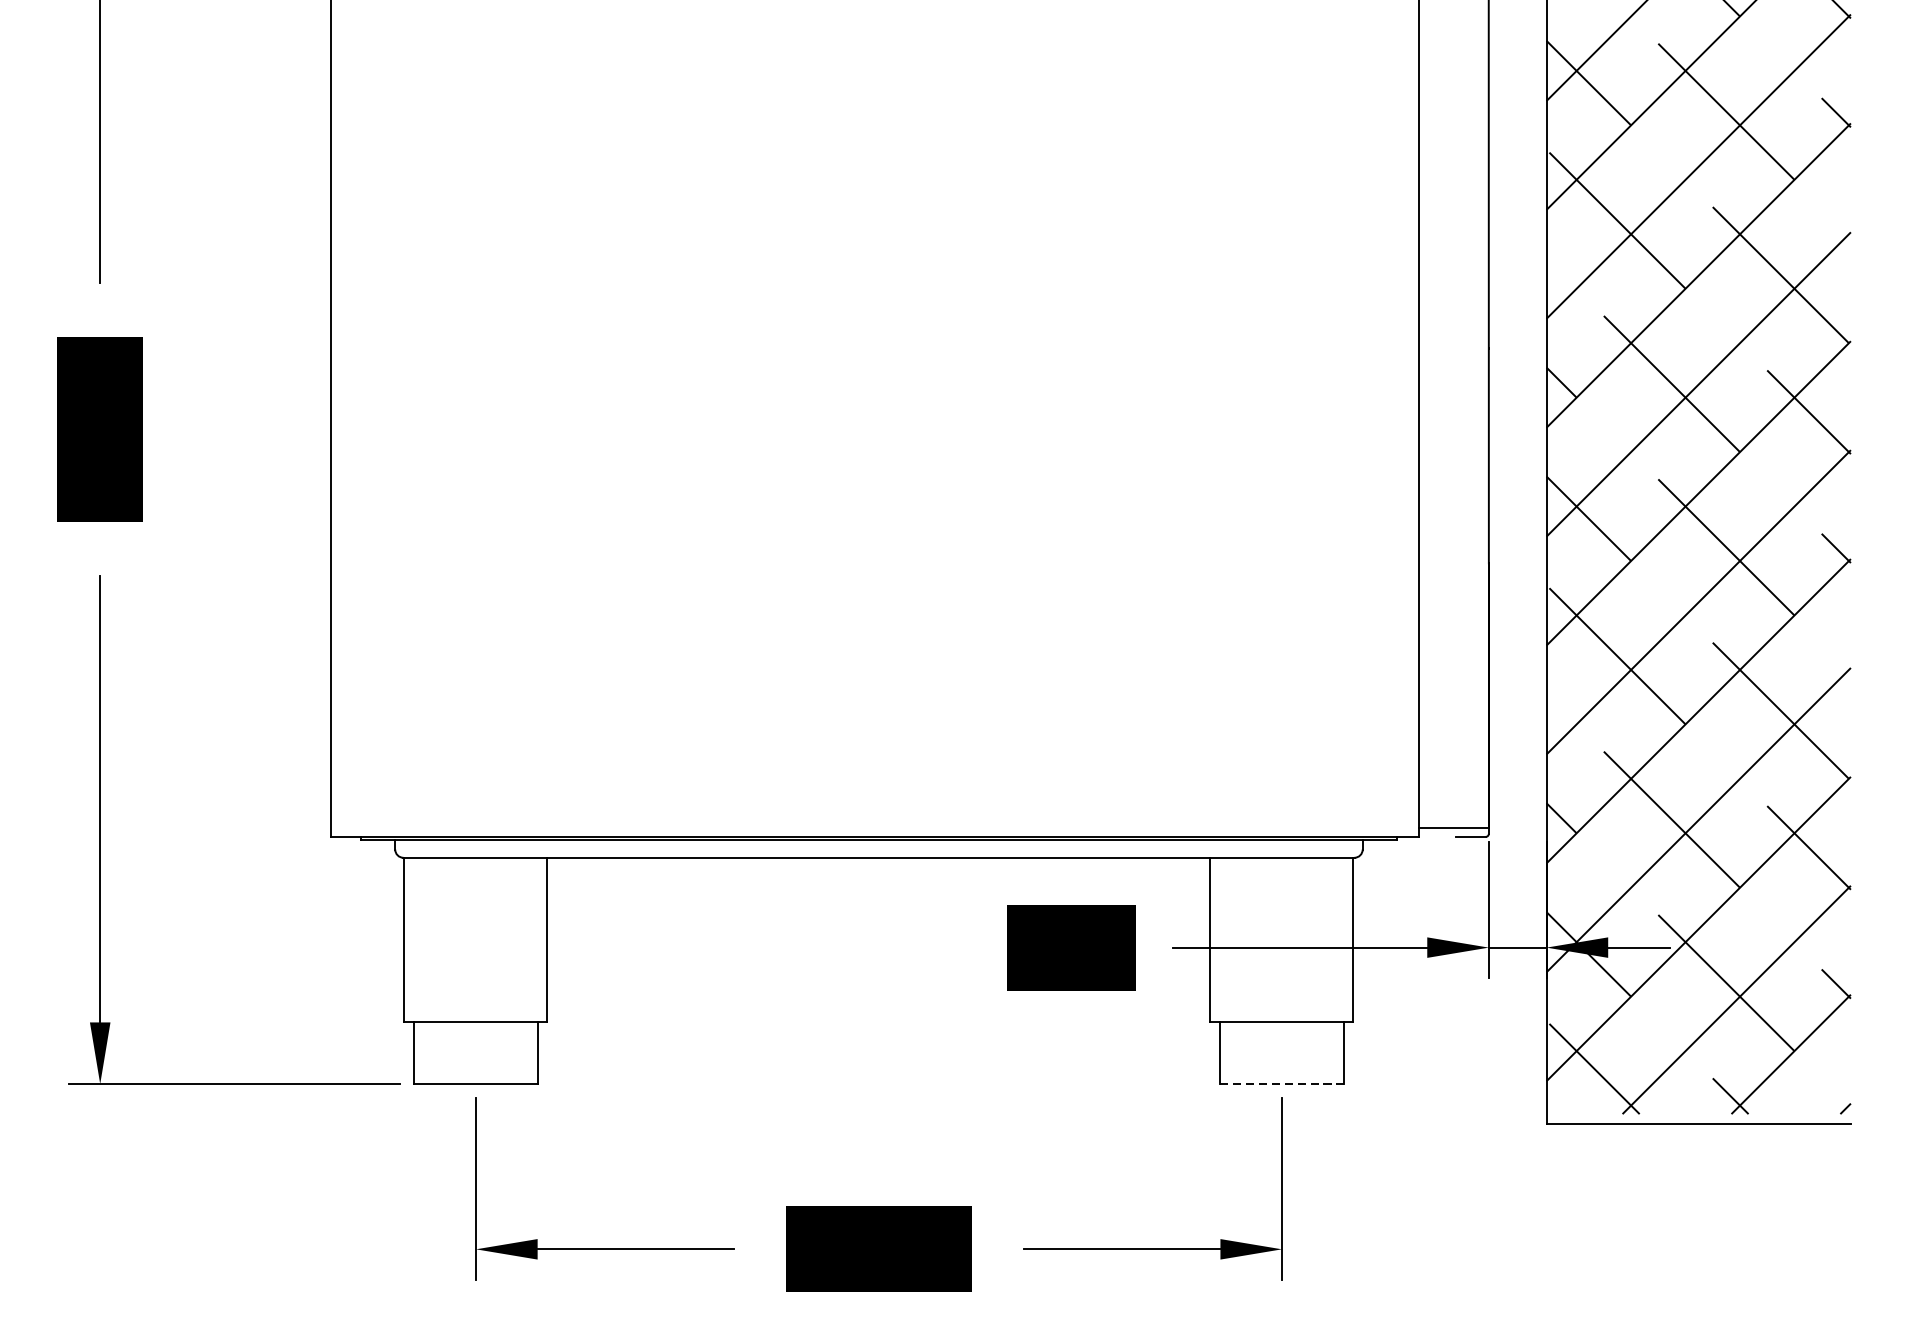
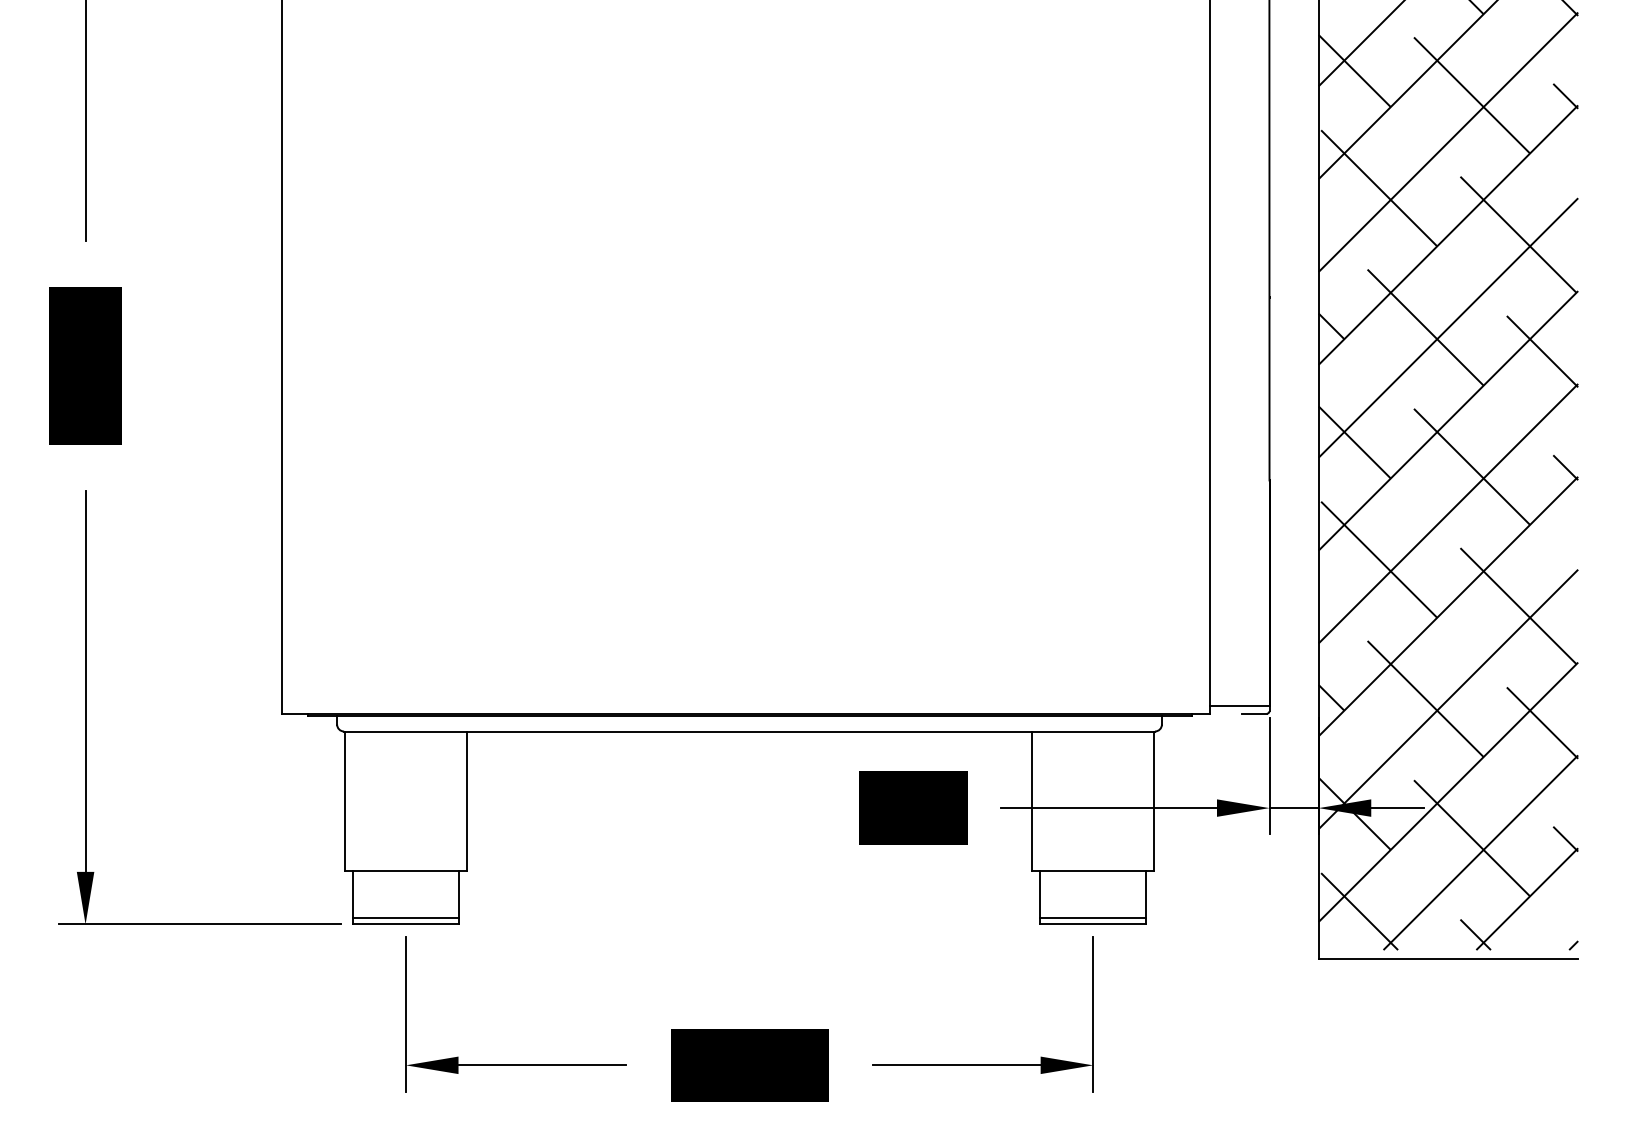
line: (475, 1077) -> (405, 918), added
line: (1281, 1077) -> (1092, 918), added
line: (1282, 1084) -> (1093, 924), dashed -> solid

